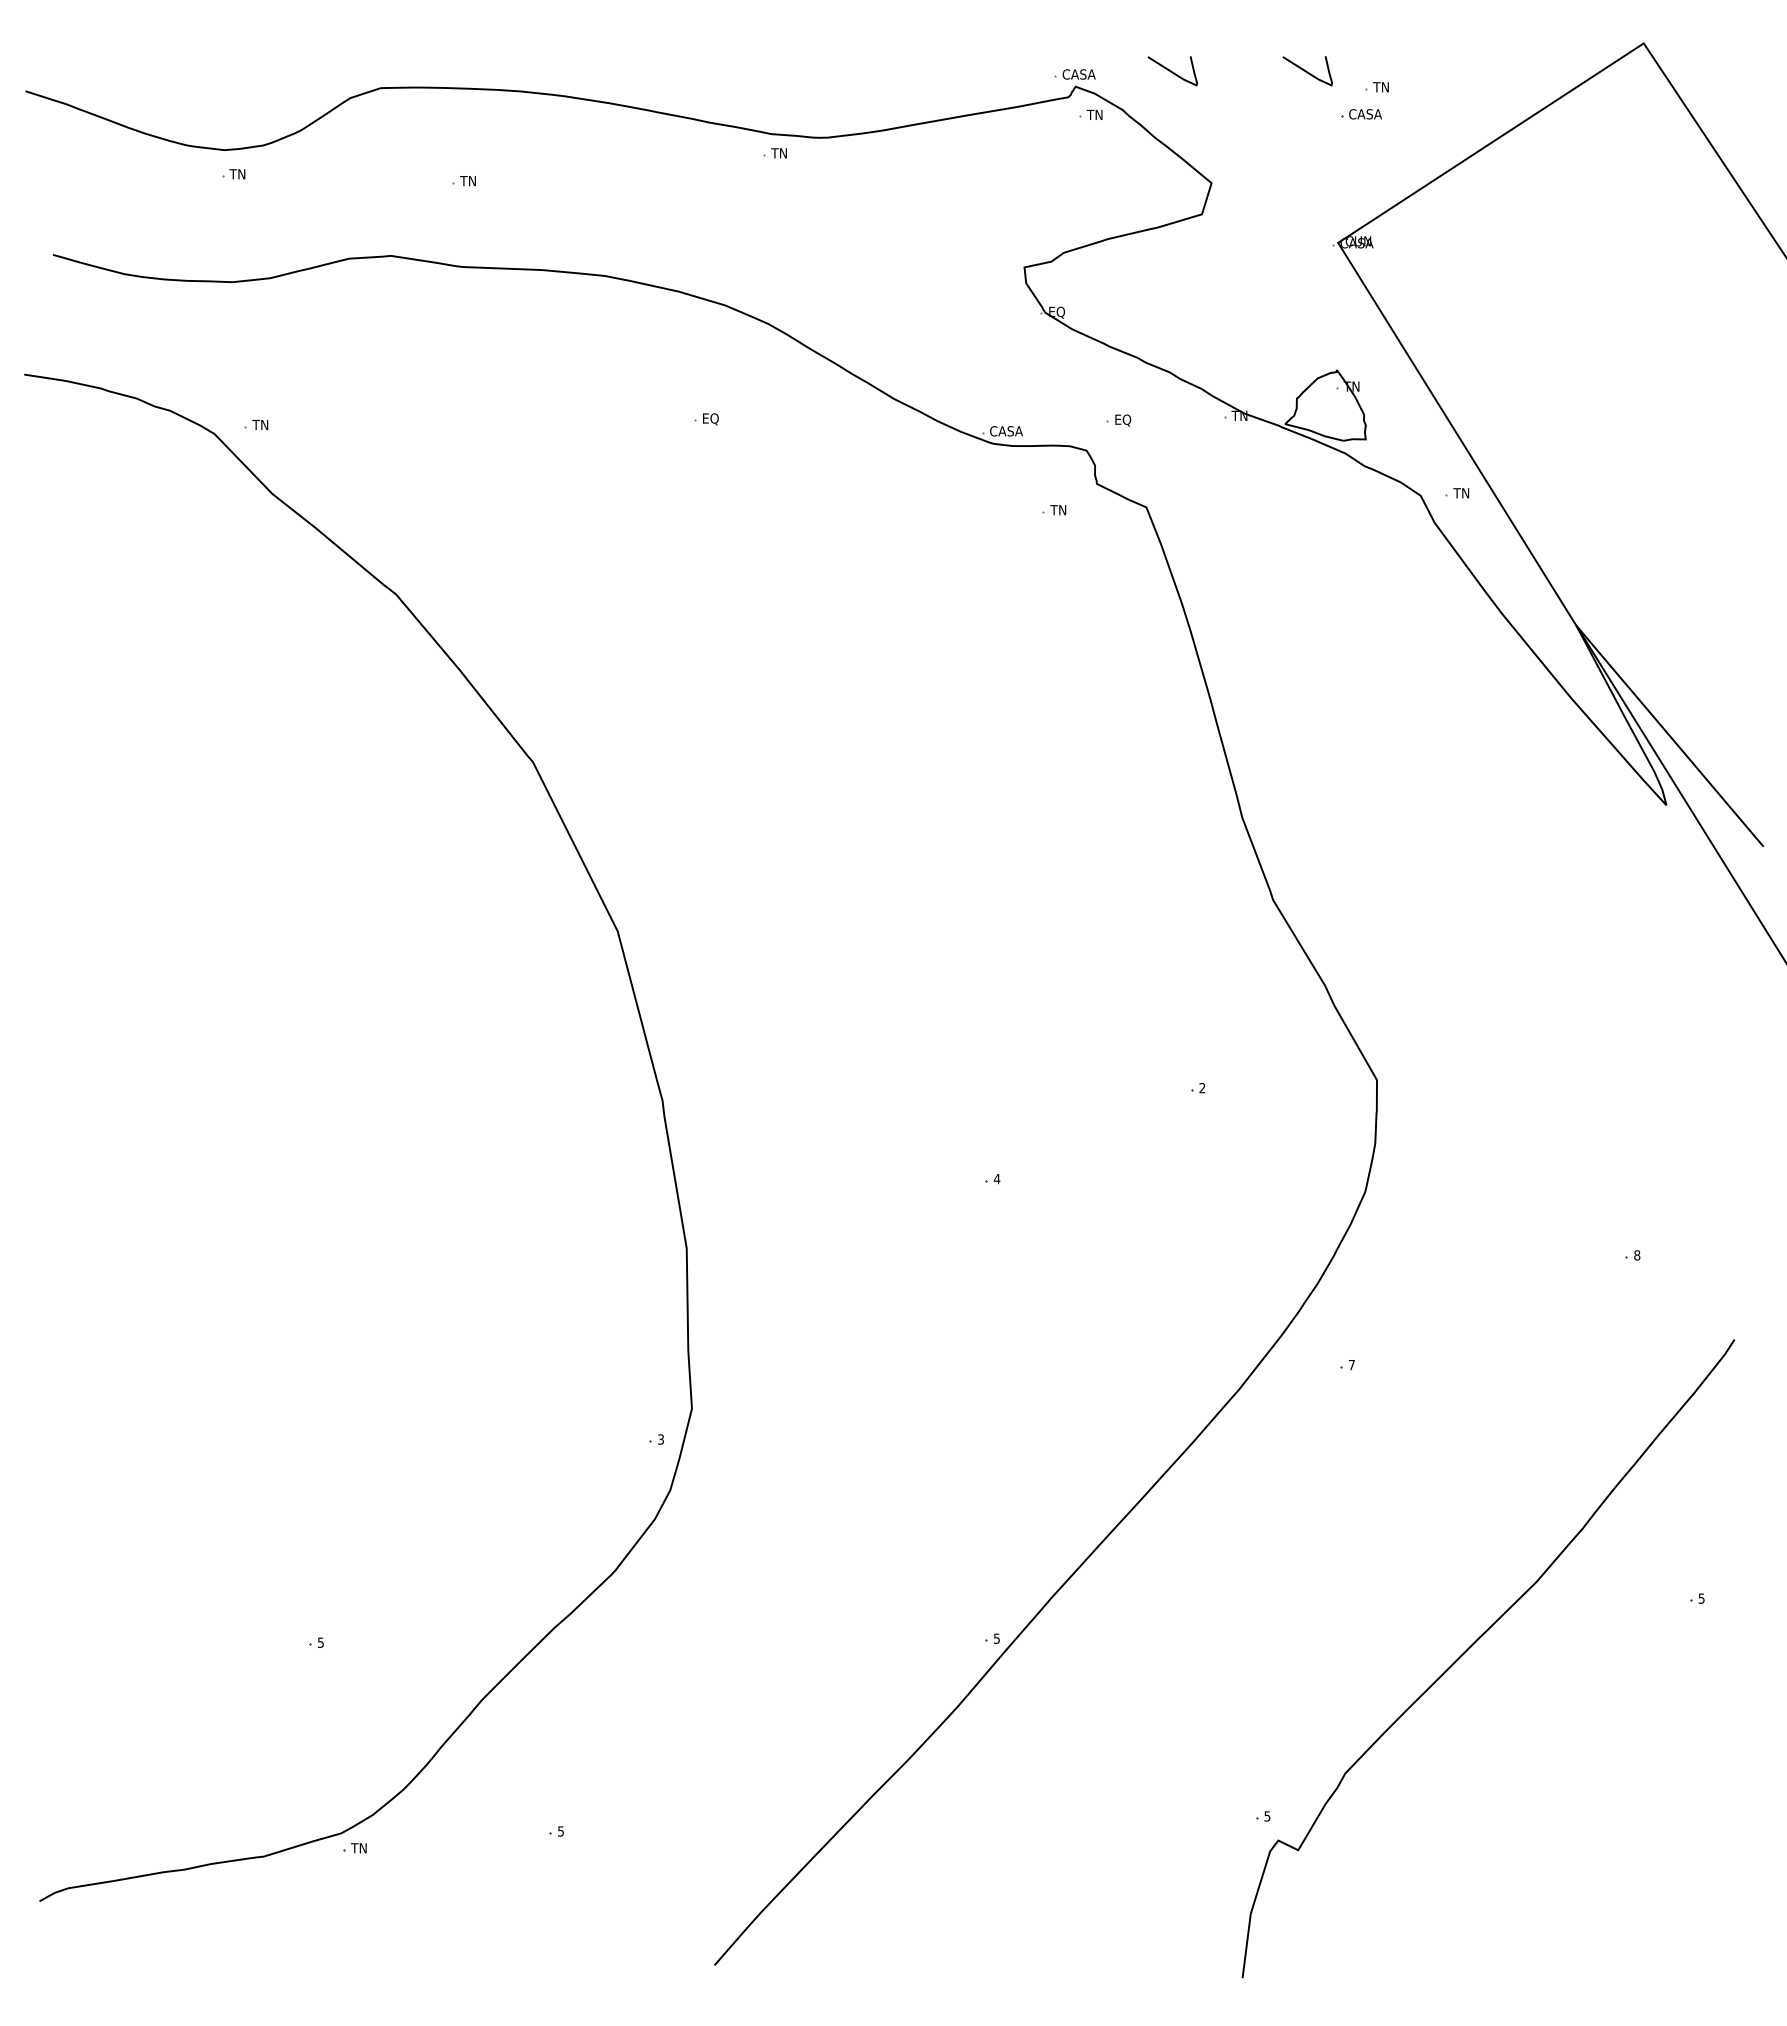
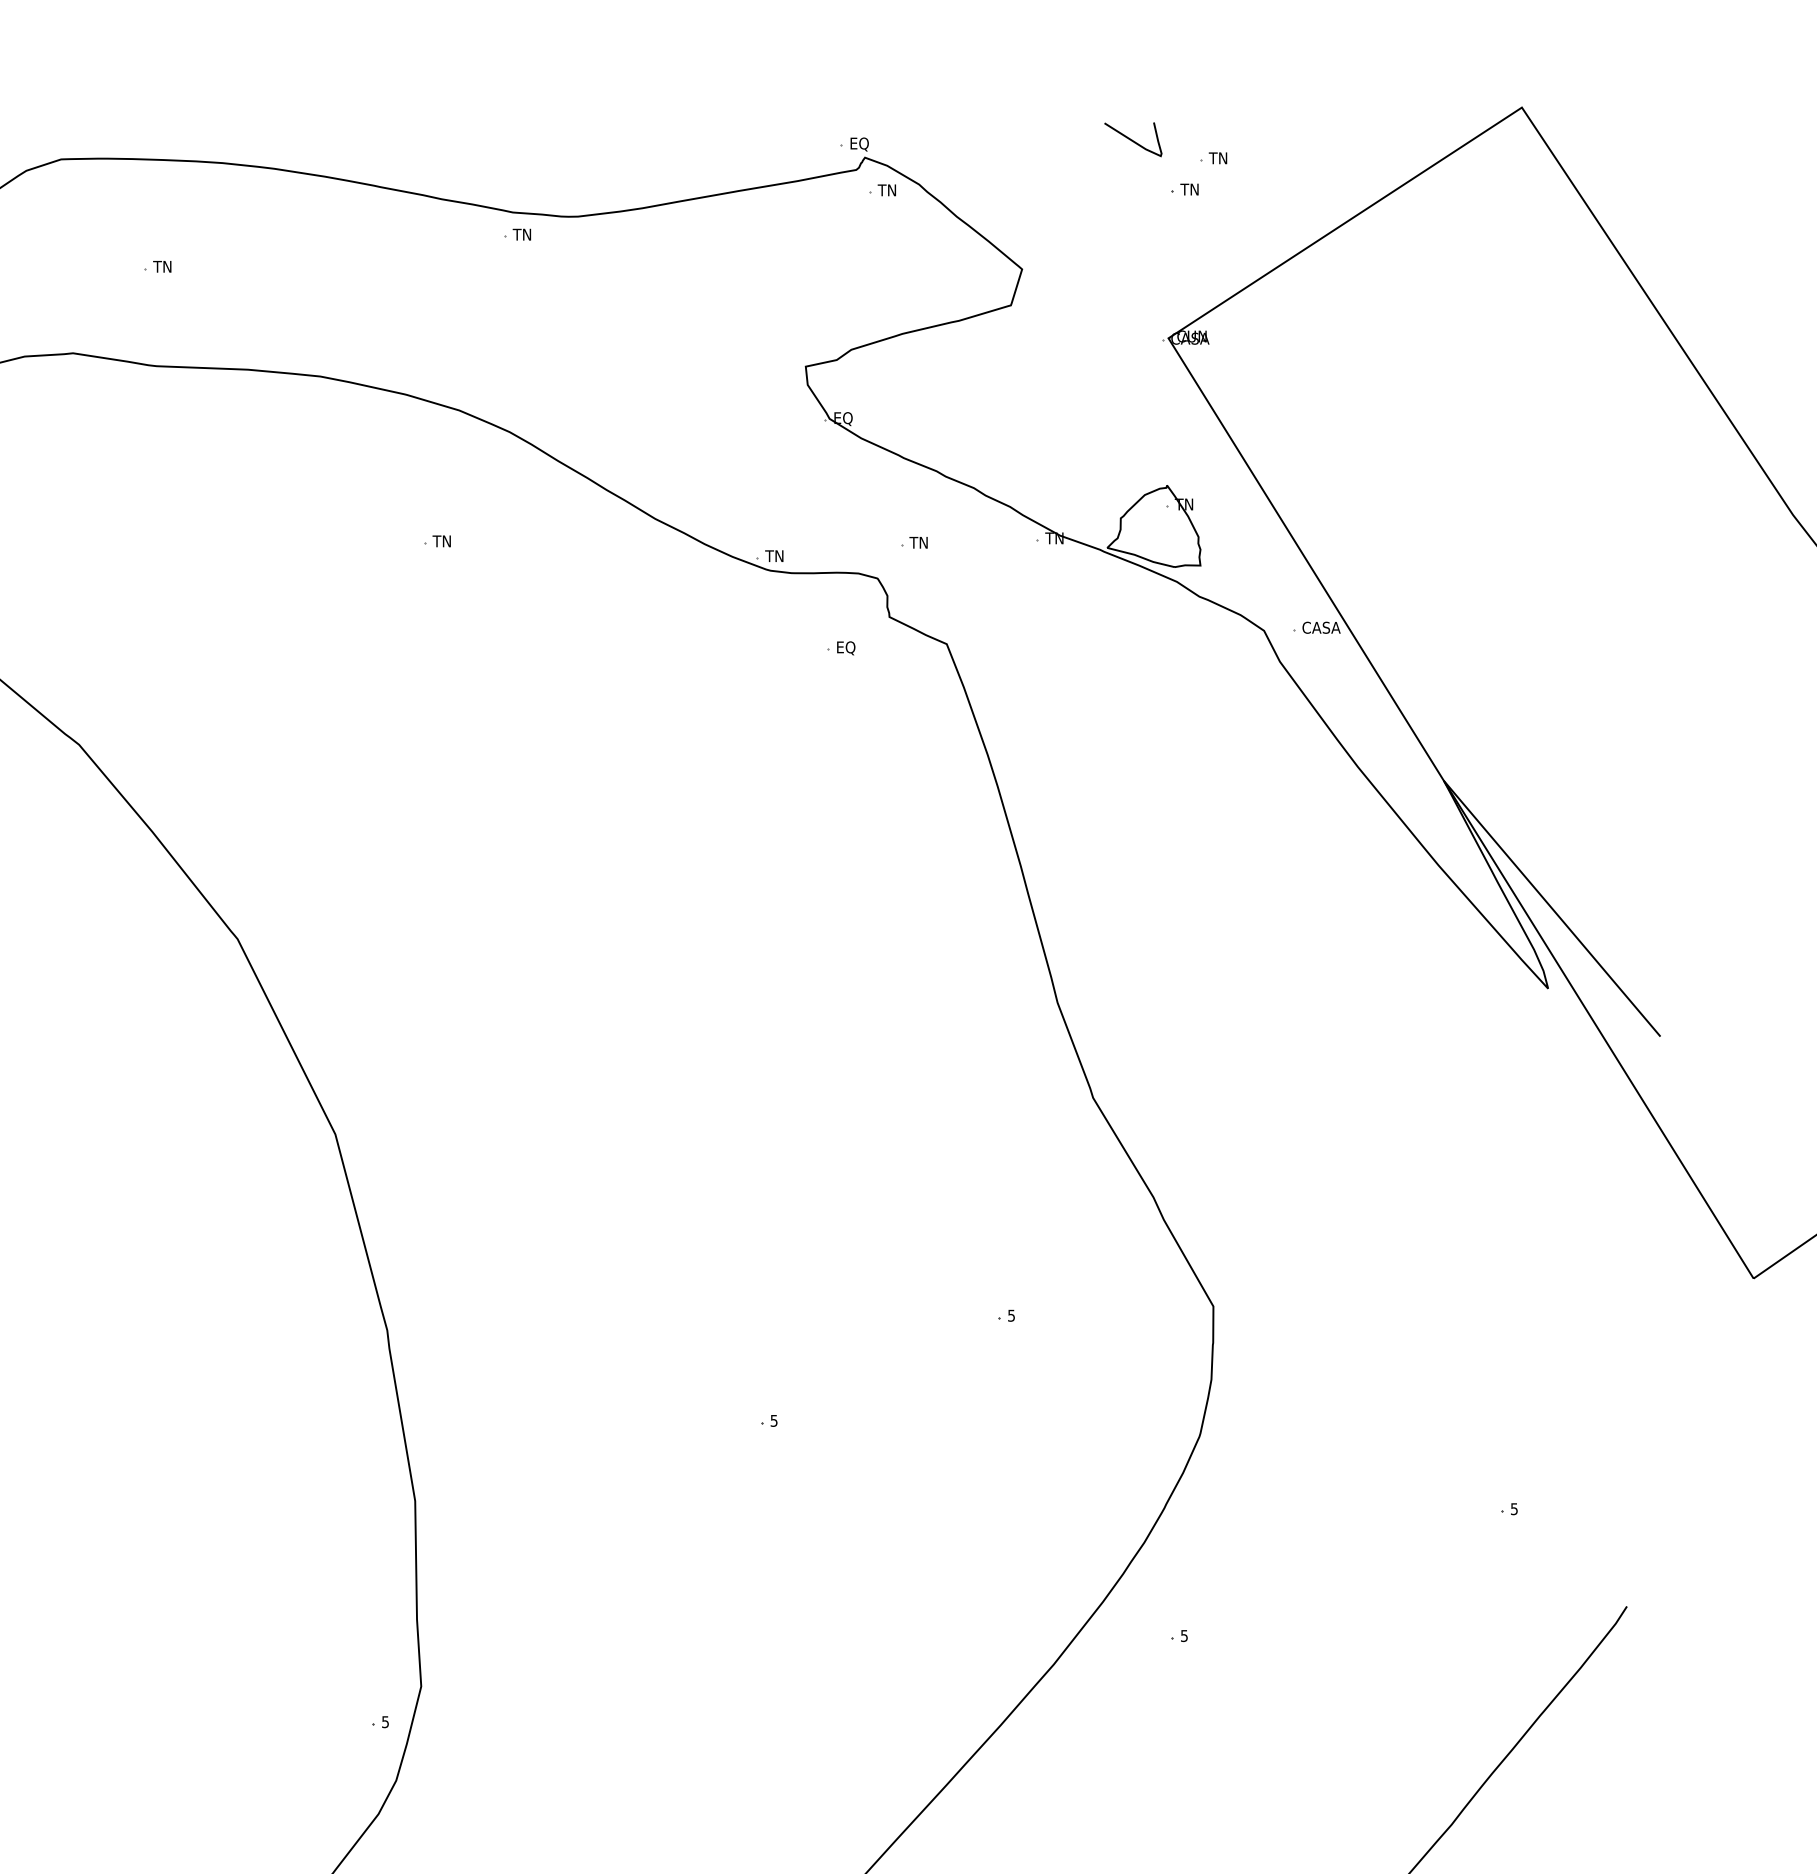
curve: (1172, 71) -> (976, 140), removed
text: (1078, 75) -> (868, 144), CASA -> EQ
text: (1364, 114) -> (1198, 189), CASA -> TN
text: (709, 419) -> (441, 542), EQ -> TN
text: (1122, 420) -> (919, 543), EQ -> TN
text: (1005, 431) -> (783, 556), CASA -> TN
text: (1469, 493) -> (1320, 628), TN -> CASA
text: (1058, 510) -> (845, 647), TN -> EQ
text: (1202, 1088) -> (1011, 1316), 2 -> 5
text: (996, 1179) -> (773, 1421), 4 -> 5
text: (1637, 1255) -> (1514, 1509), 8 -> 5
text: (1351, 1365) -> (1183, 1636), 7 -> 5
text: (660, 1438) -> (384, 1720), 3 -> 5

